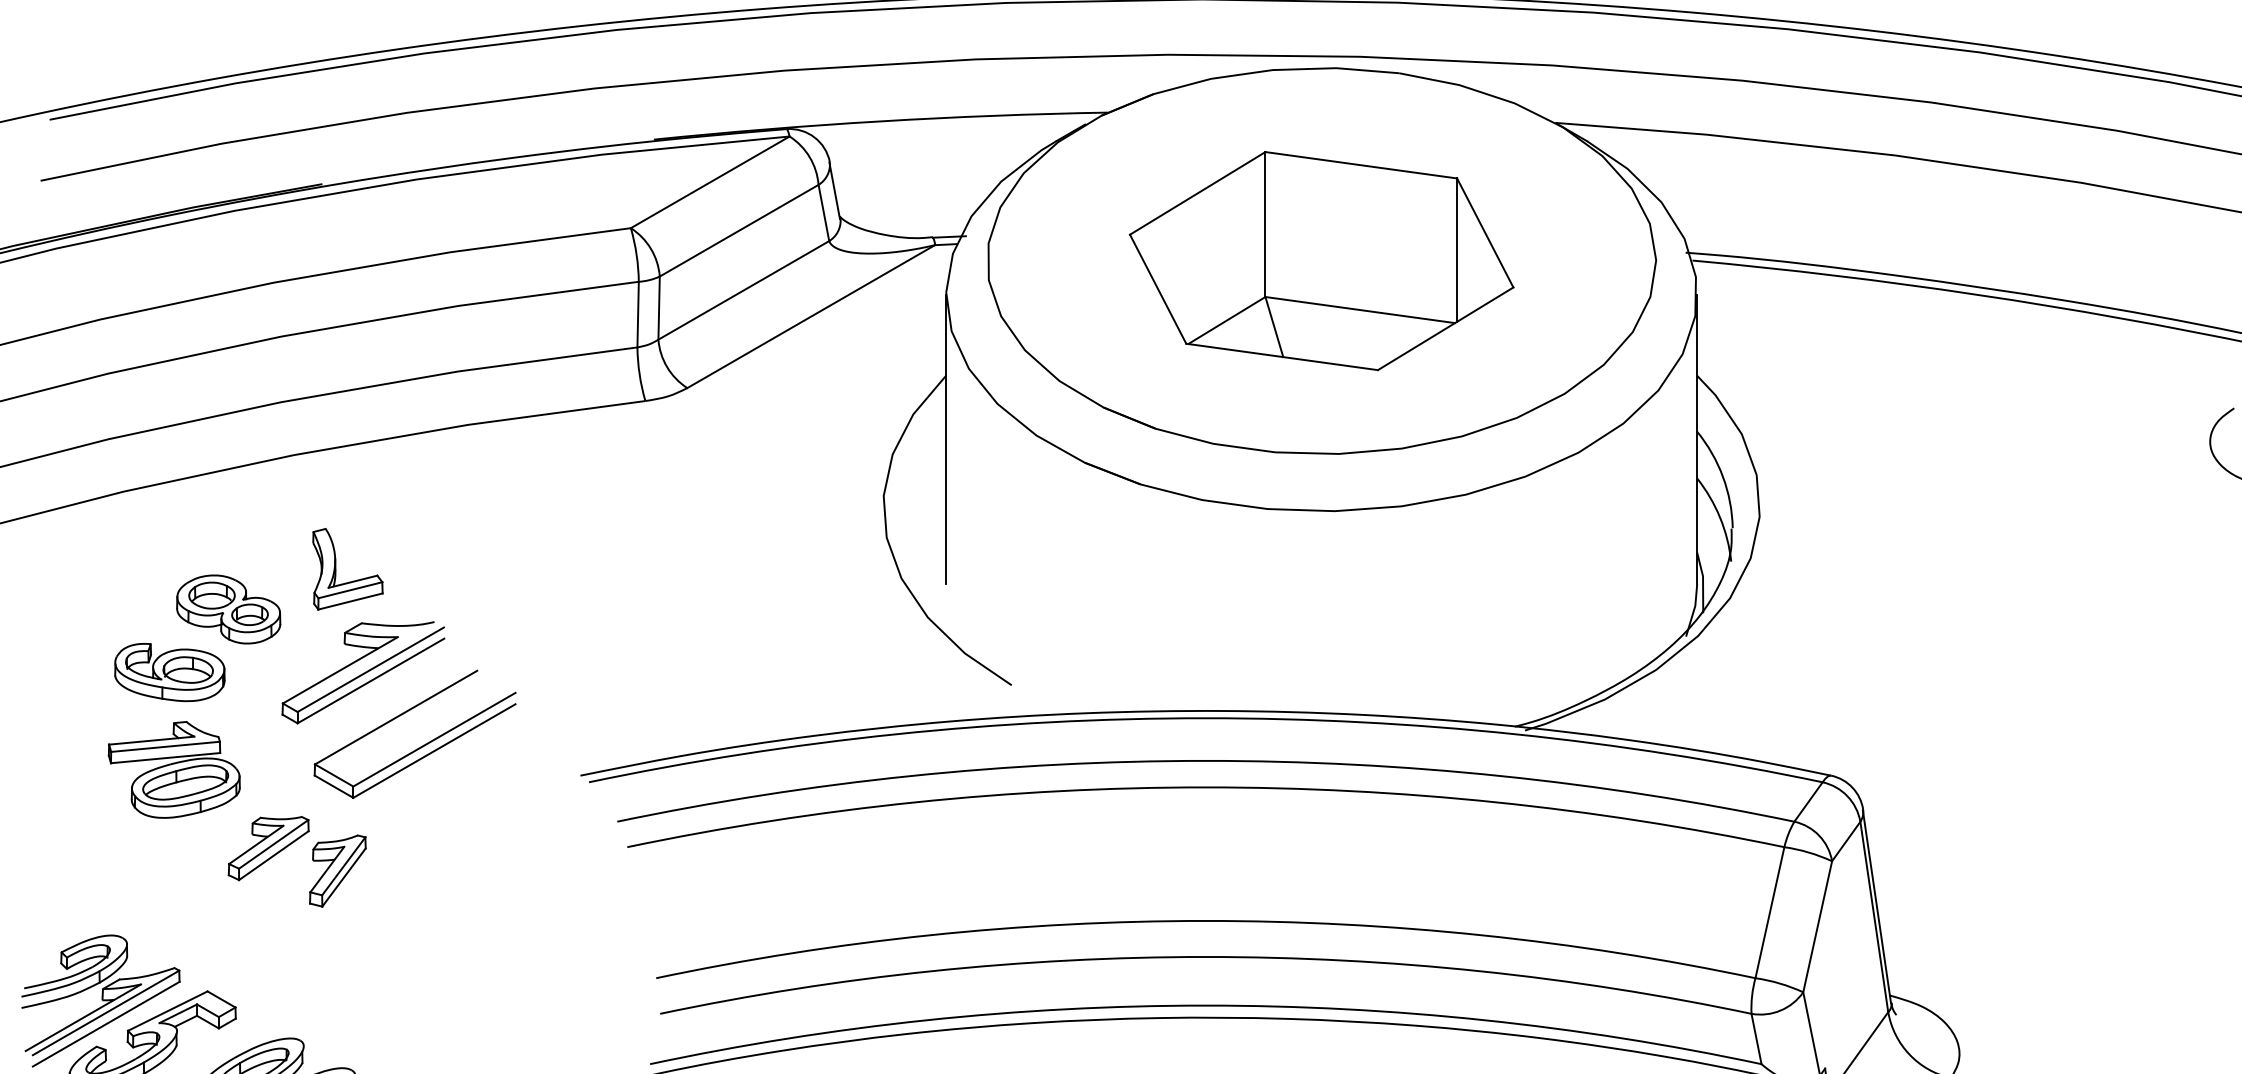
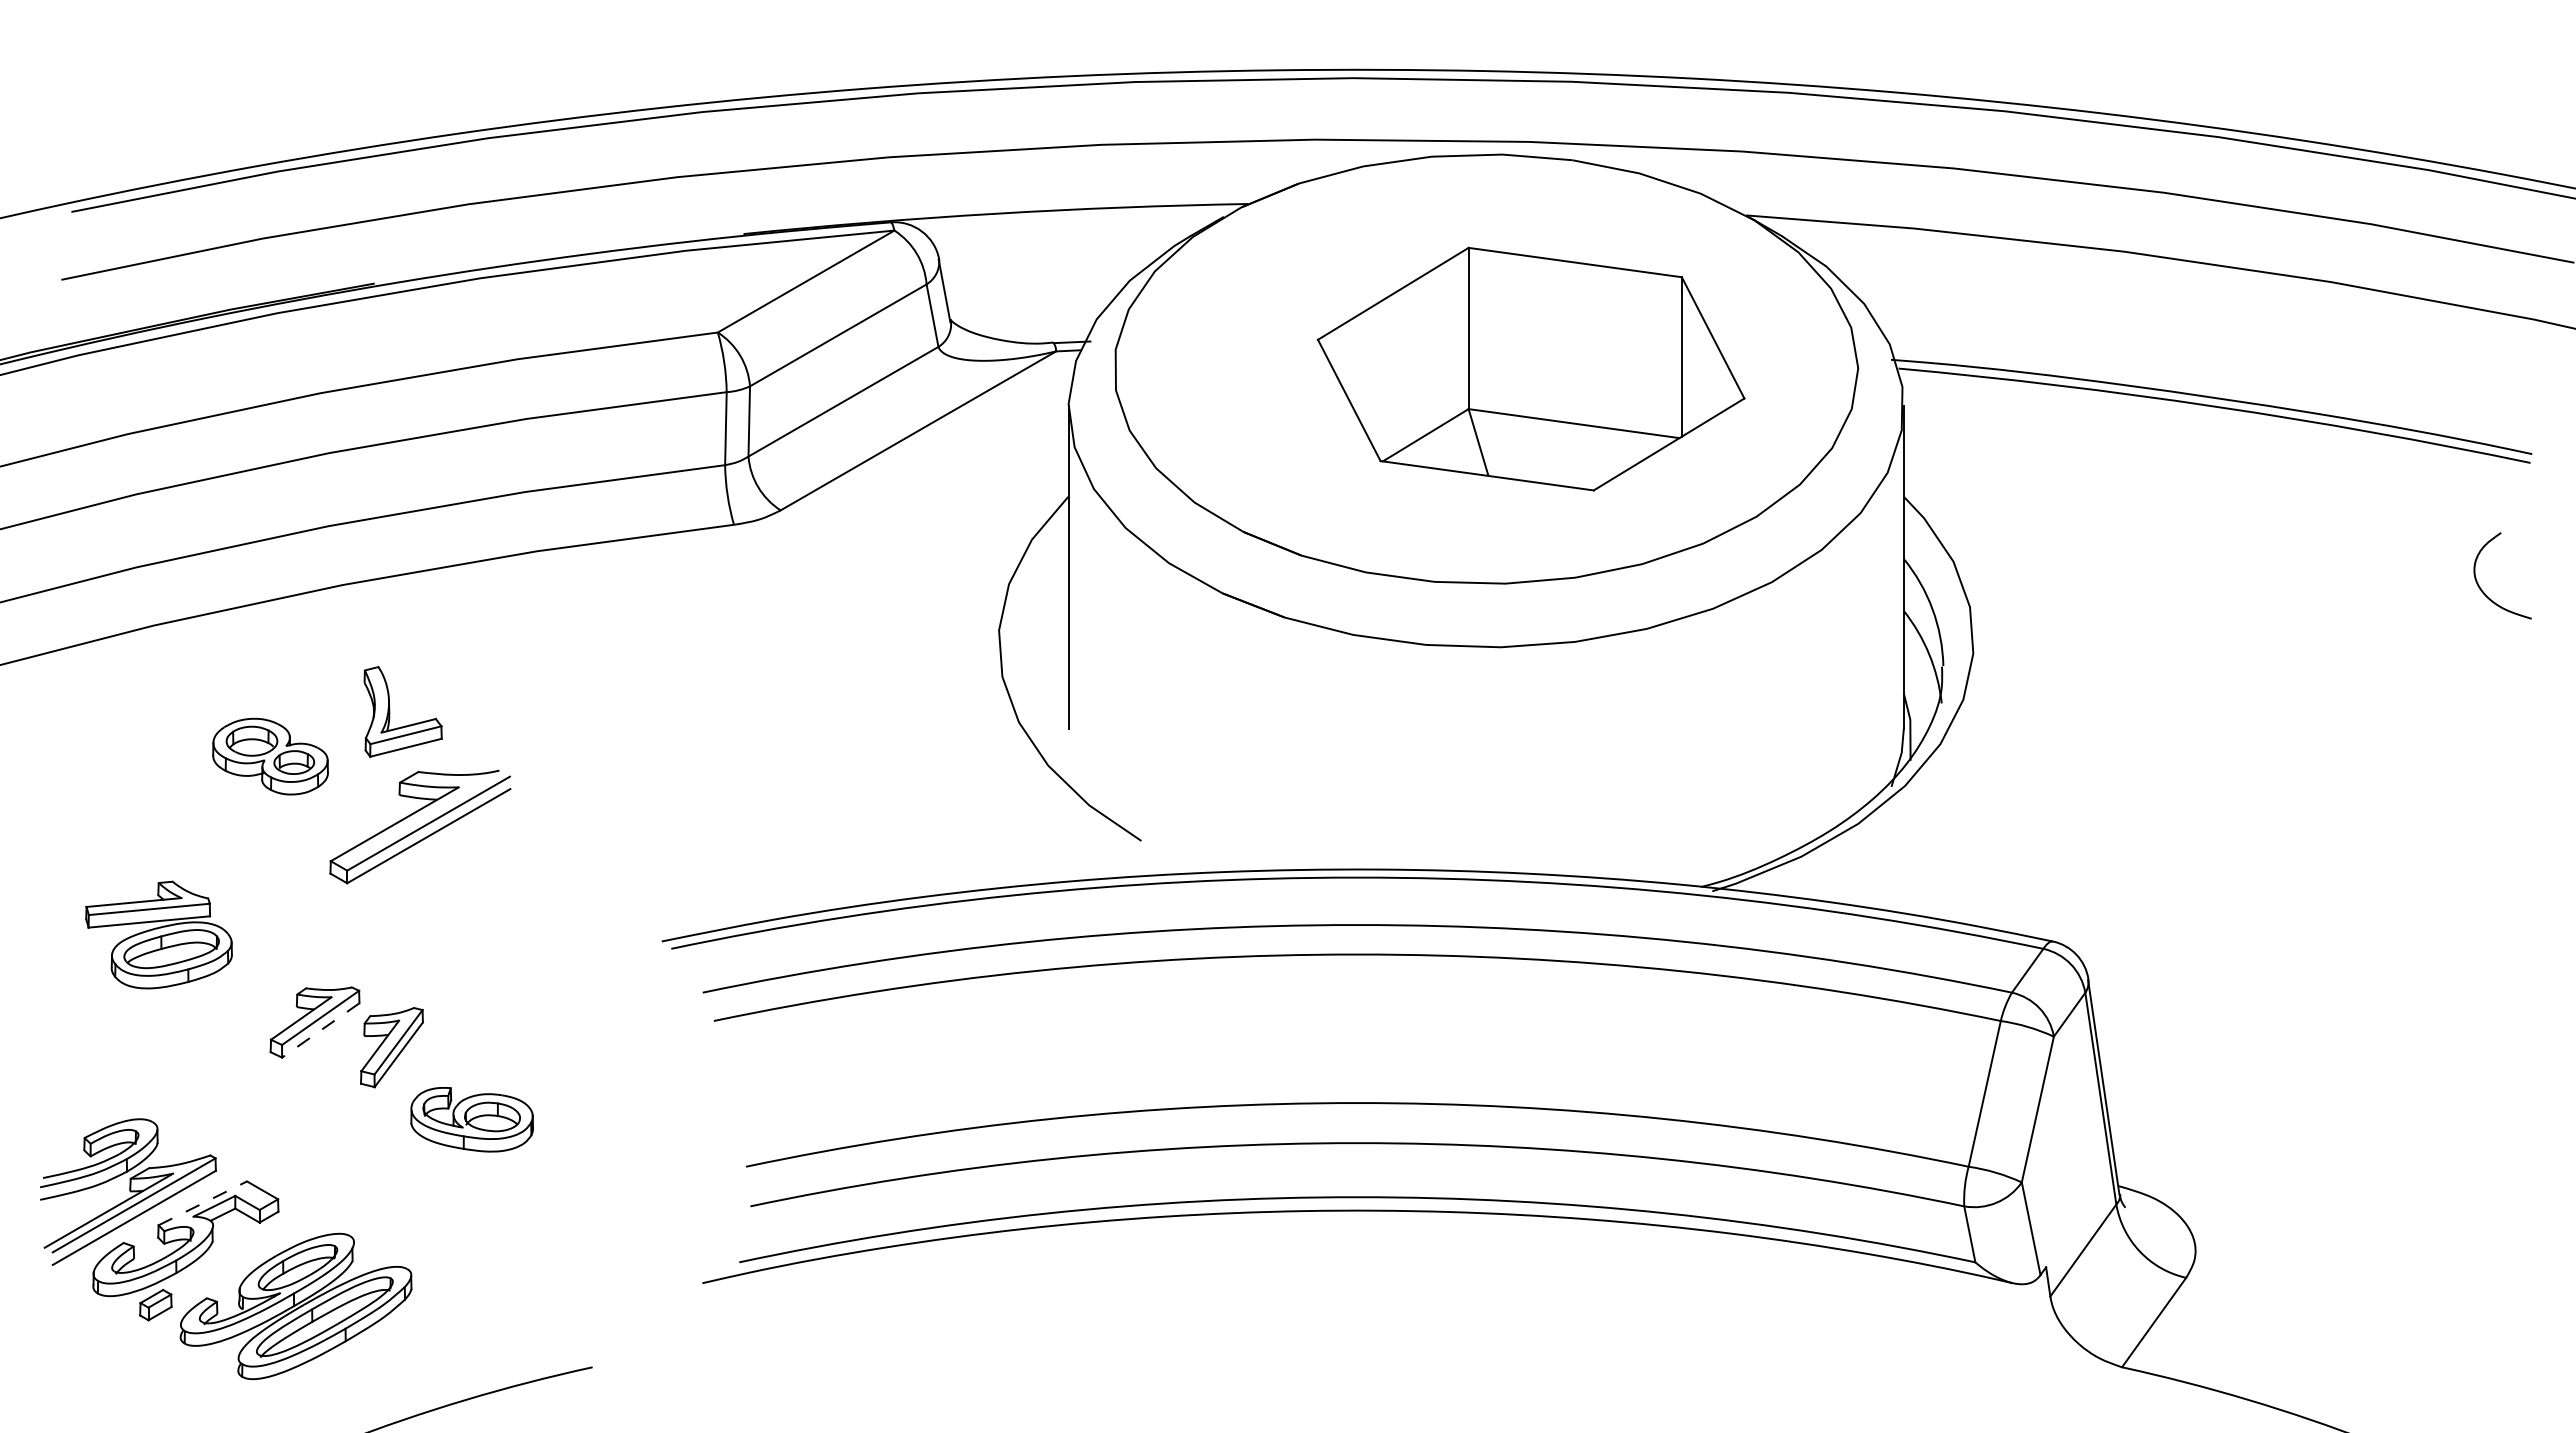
part: (1321, 260) -> (1530, 368), moved
part: (169, 672) -> (471, 1119), moved
part: (422, 745) -> (486, 907), removed
part: (173, 769) -> (158, 934), moved
line: (273, 855) -> (320, 1030), solid -> dashed
line: (168, 1011) -> (203, 1203), solid -> dashed

